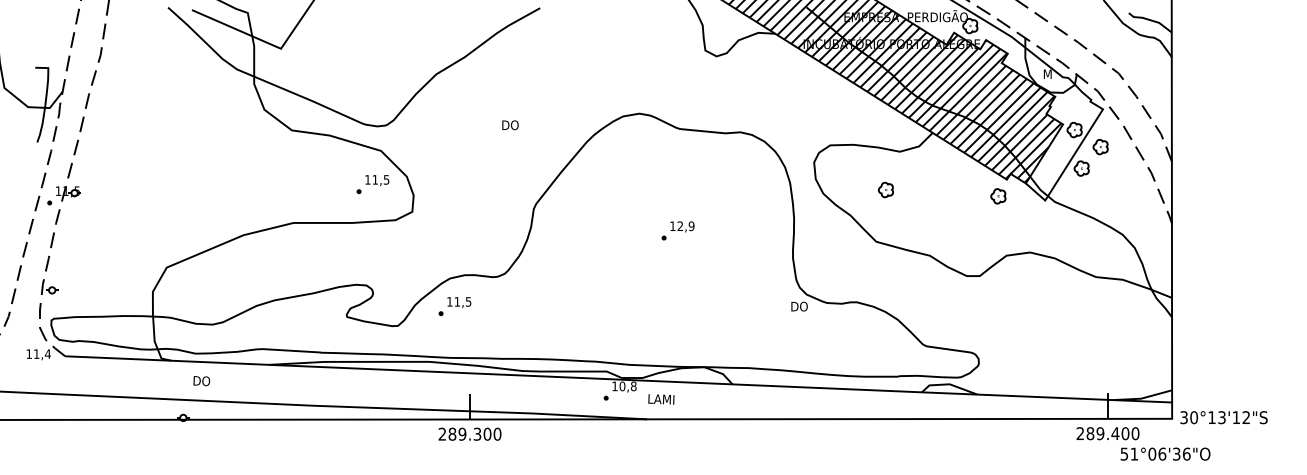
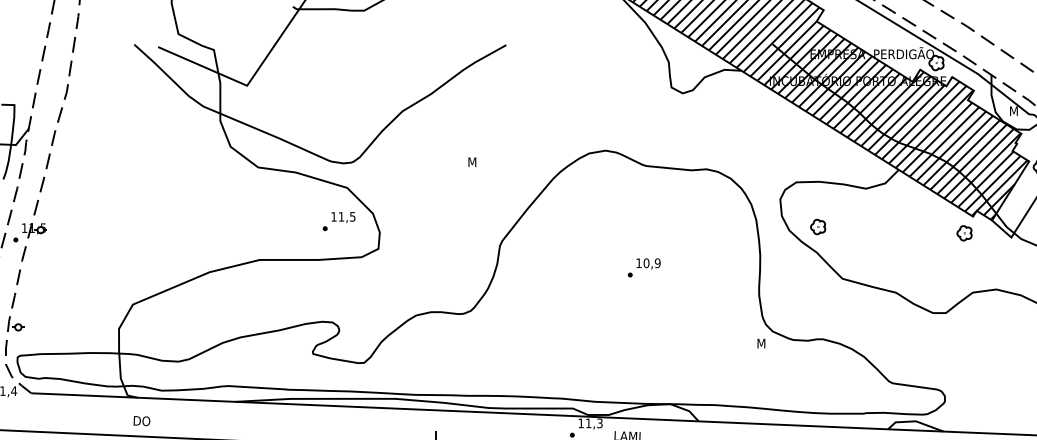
text: (510, 125) -> (476, 162), DO -> M
part: (885, 189) -> (817, 226), moved
text: (680, 226) -> (646, 263), 12,9 -> 10,9
part: (454, 306) -> (420, 343), removed
text: (799, 306) -> (765, 343), DO -> M
text: (201, 381) -> (141, 421), moved
text: (627, 386) -> (593, 423), 10,8 -> 11,3

